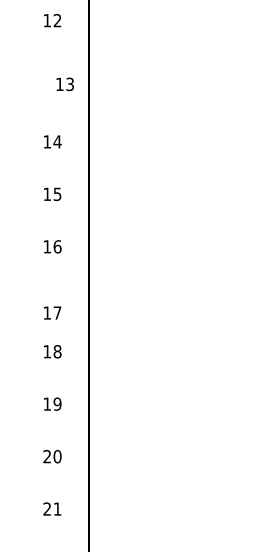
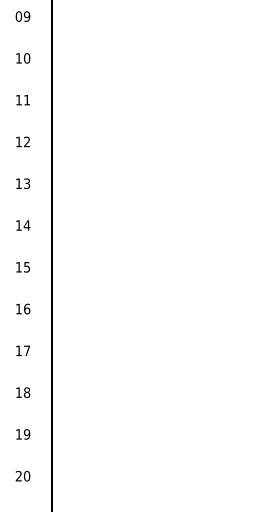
text: (51, 20) -> (22, 141), moved
text: (65, 84) -> (23, 183), moved
text: (51, 312) -> (22, 350), moved

